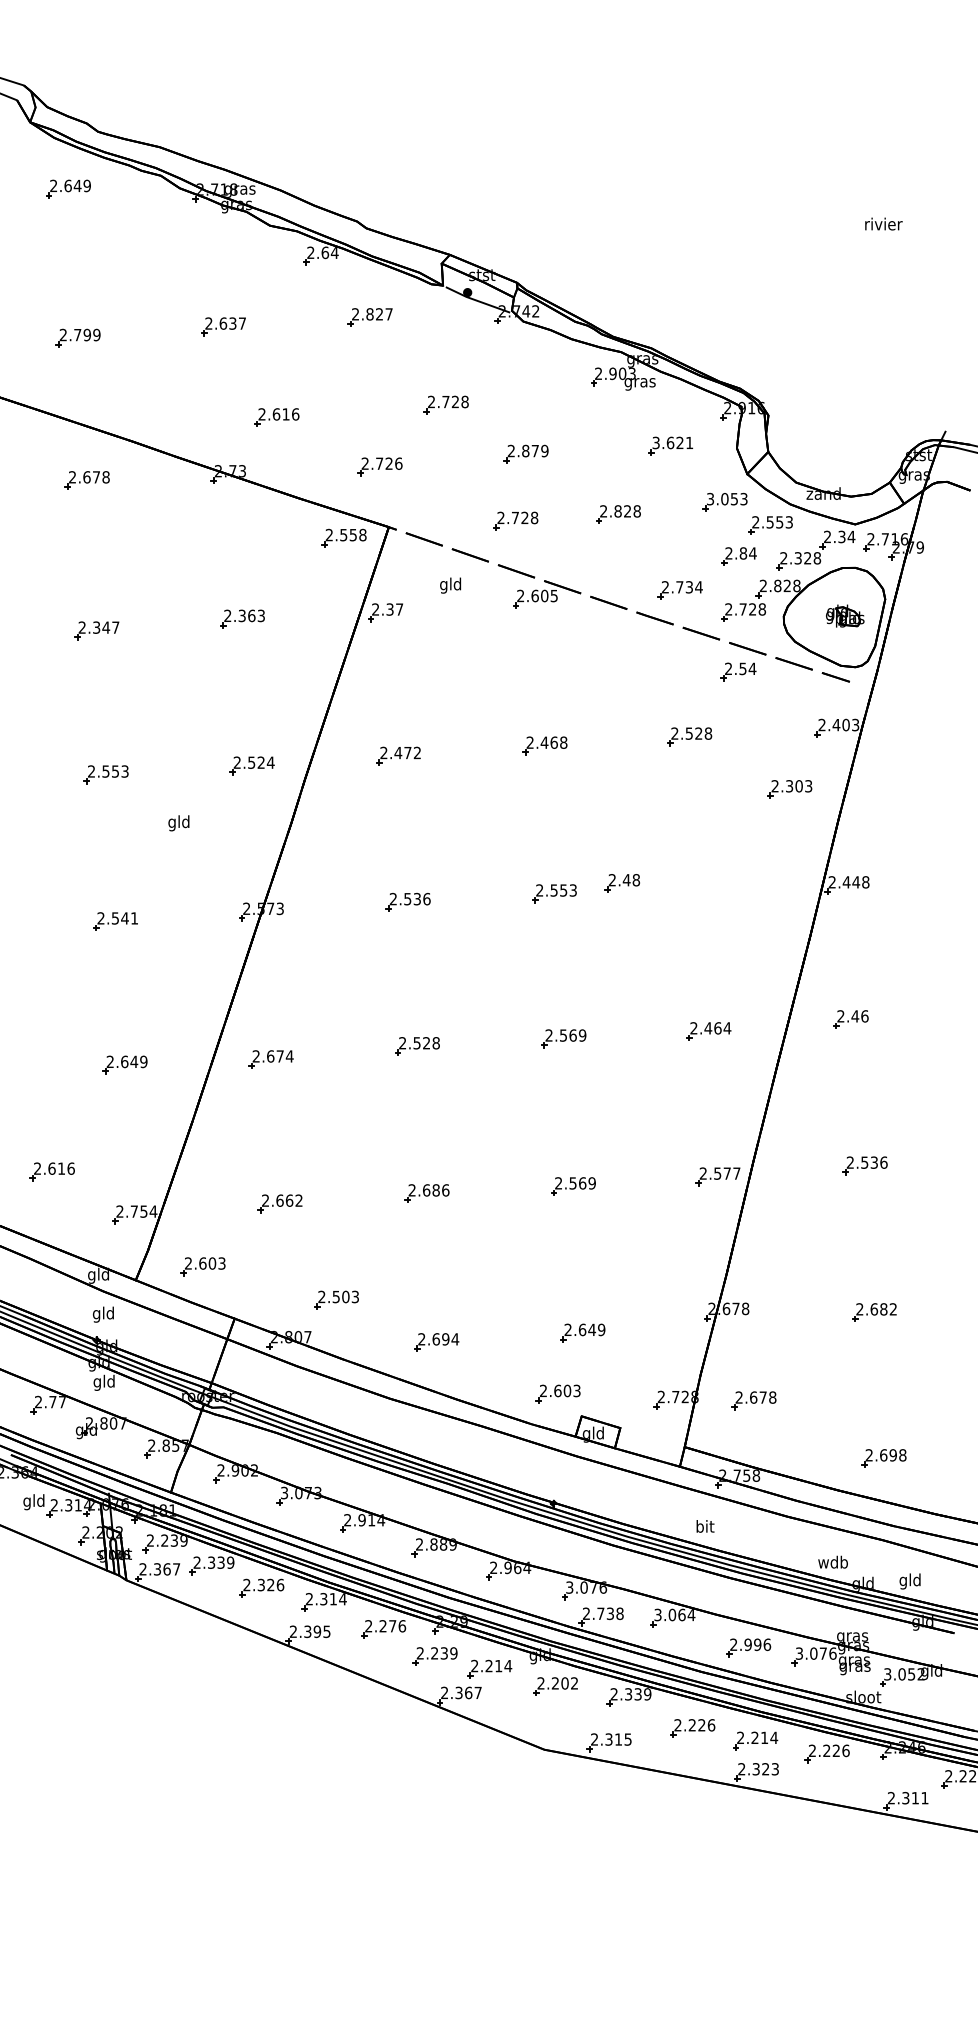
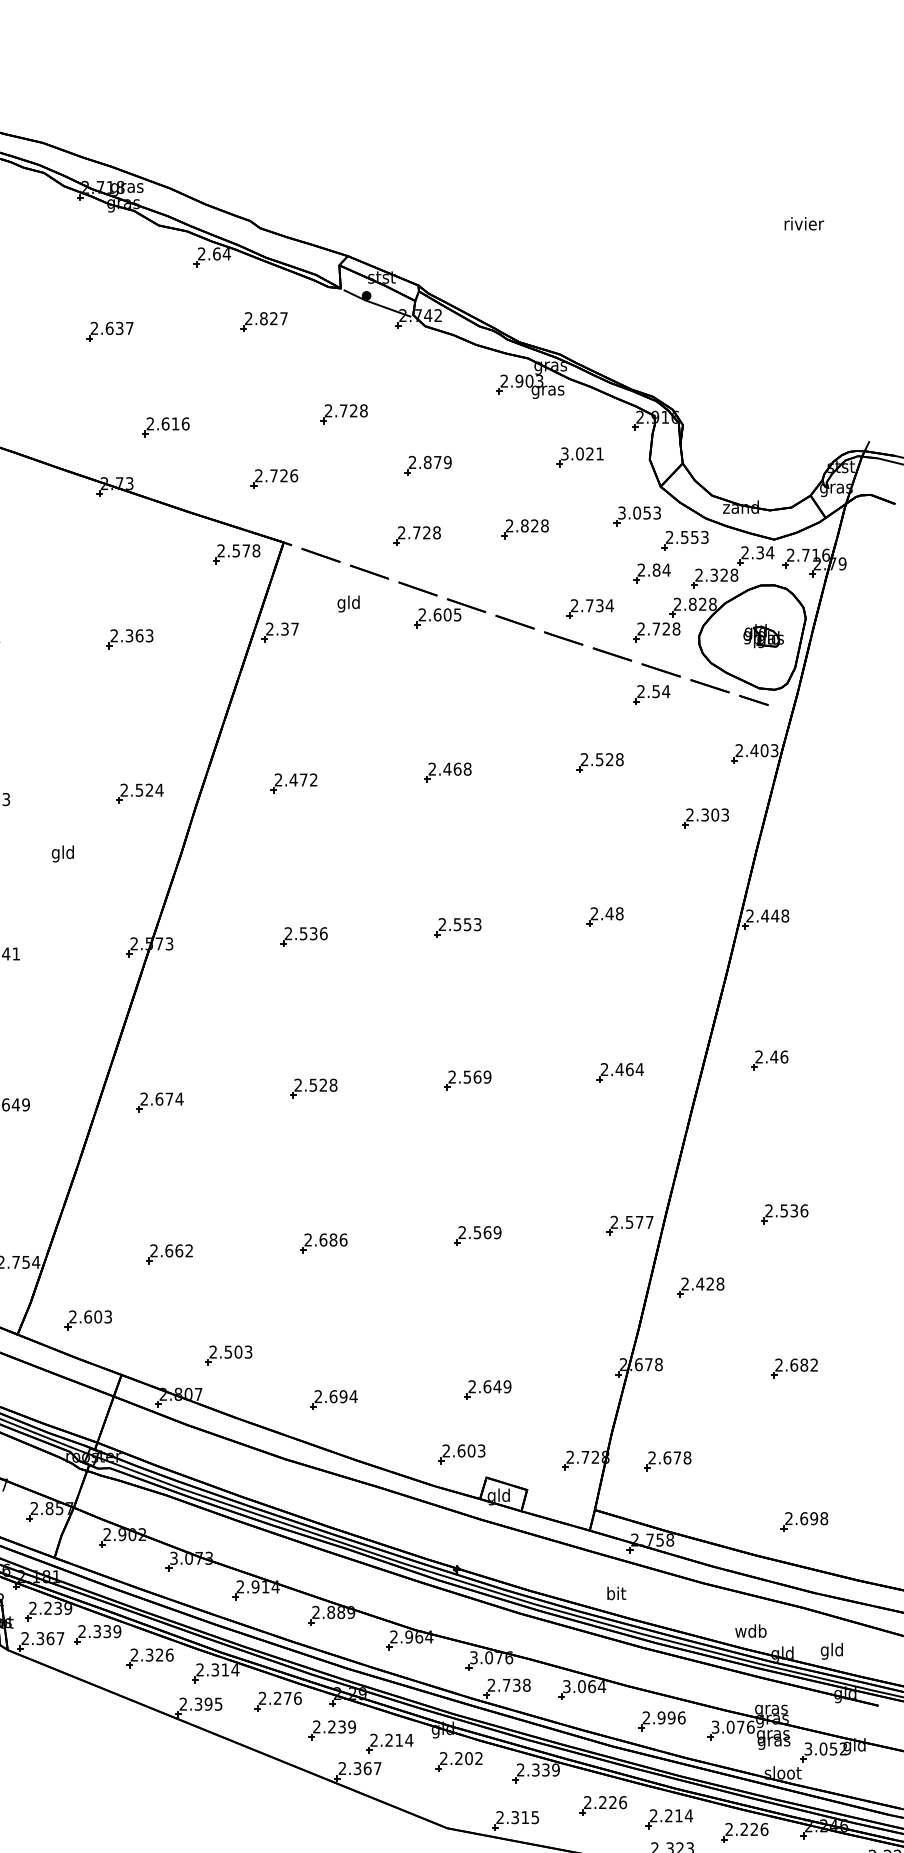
text: (670, 442) -> (579, 453), 3.621 -> 3.021
text: (352, 535) -> (245, 551), 2.558 -> 2.578
part: (621, 883) -> (604, 917), moved
part: (784, 1235) -> (699, 1287), added

